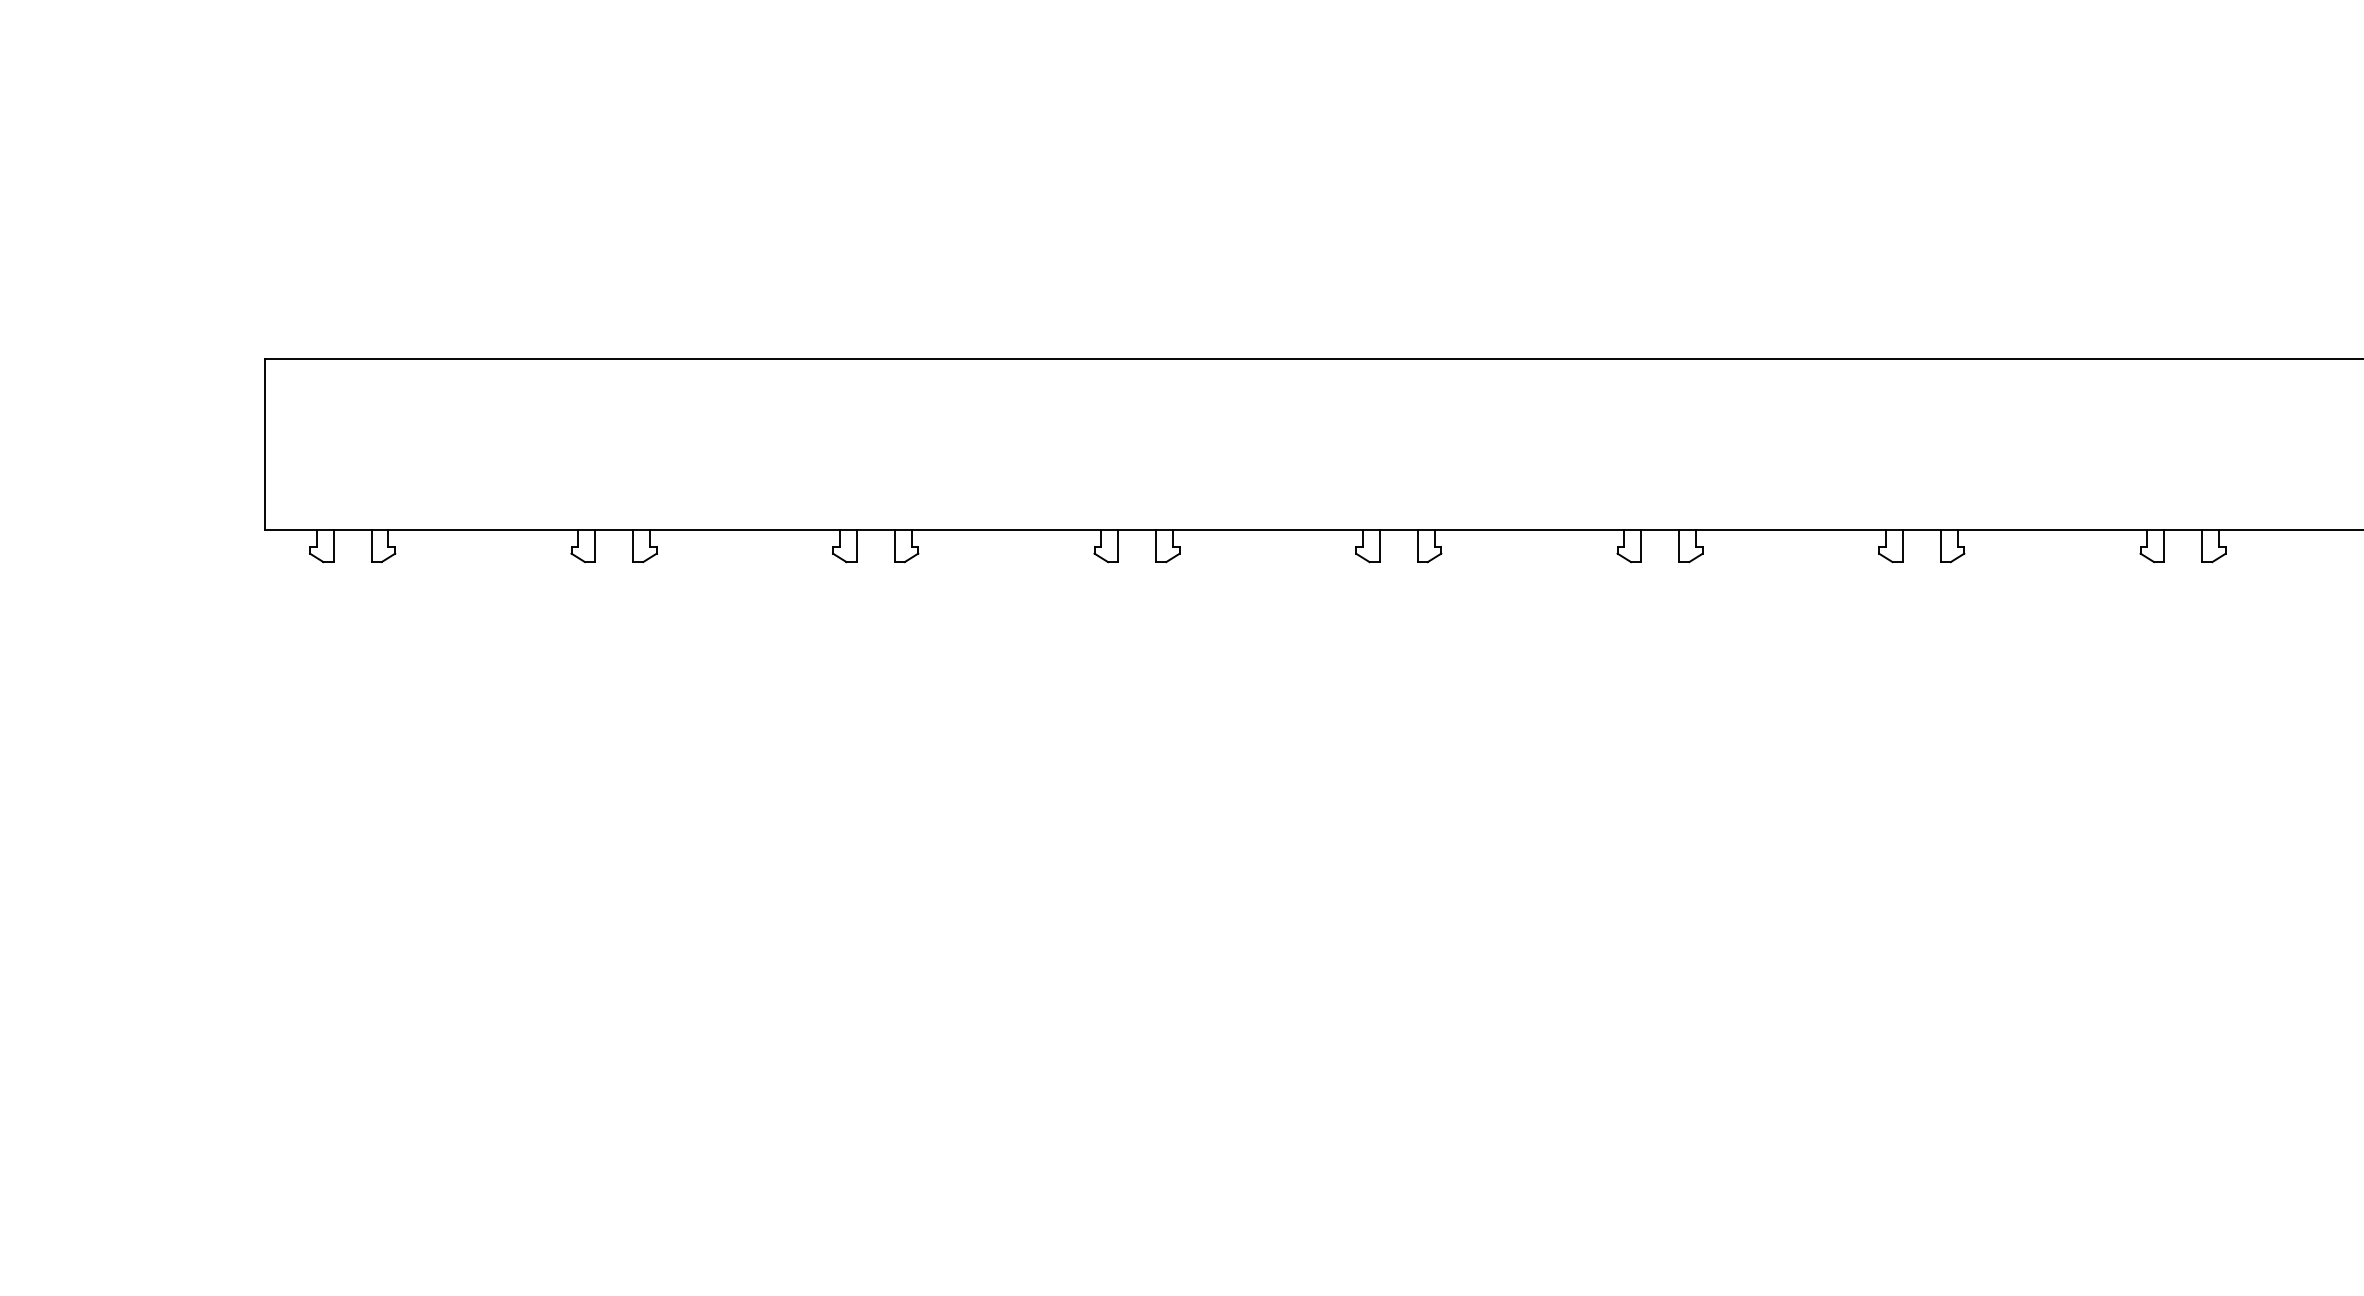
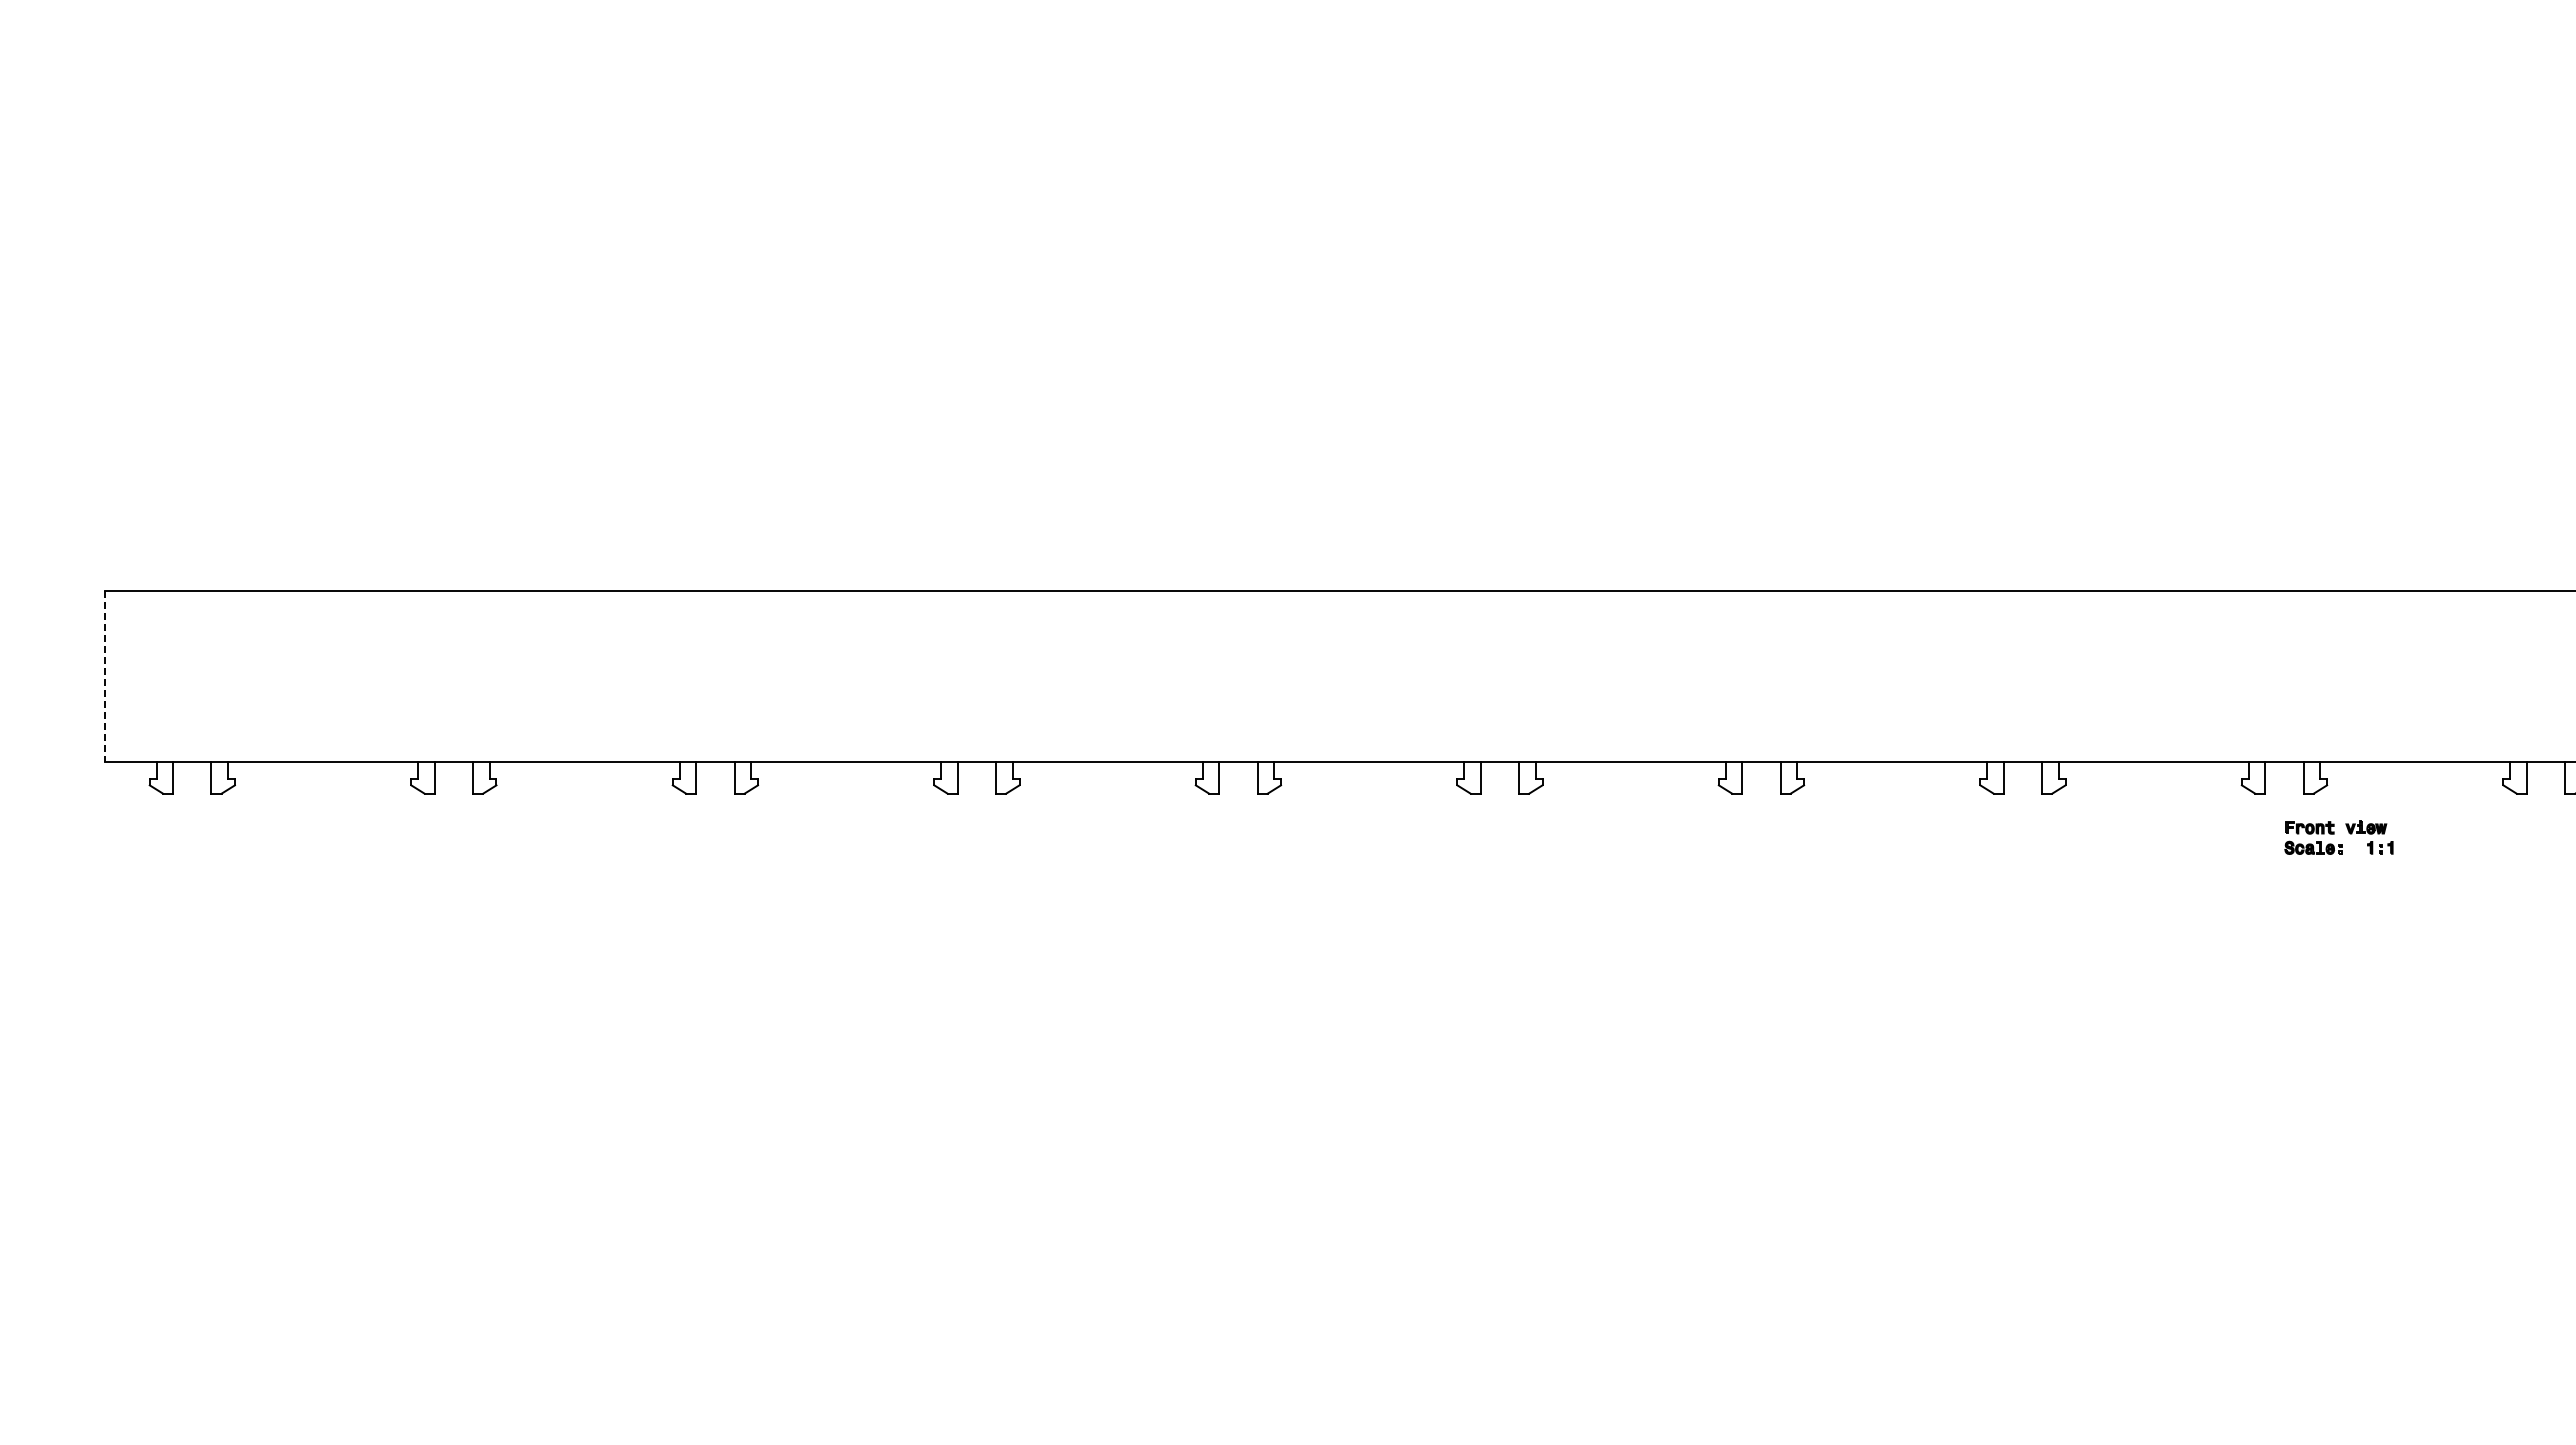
line: (265, 444) -> (105, 676), solid -> dashed

